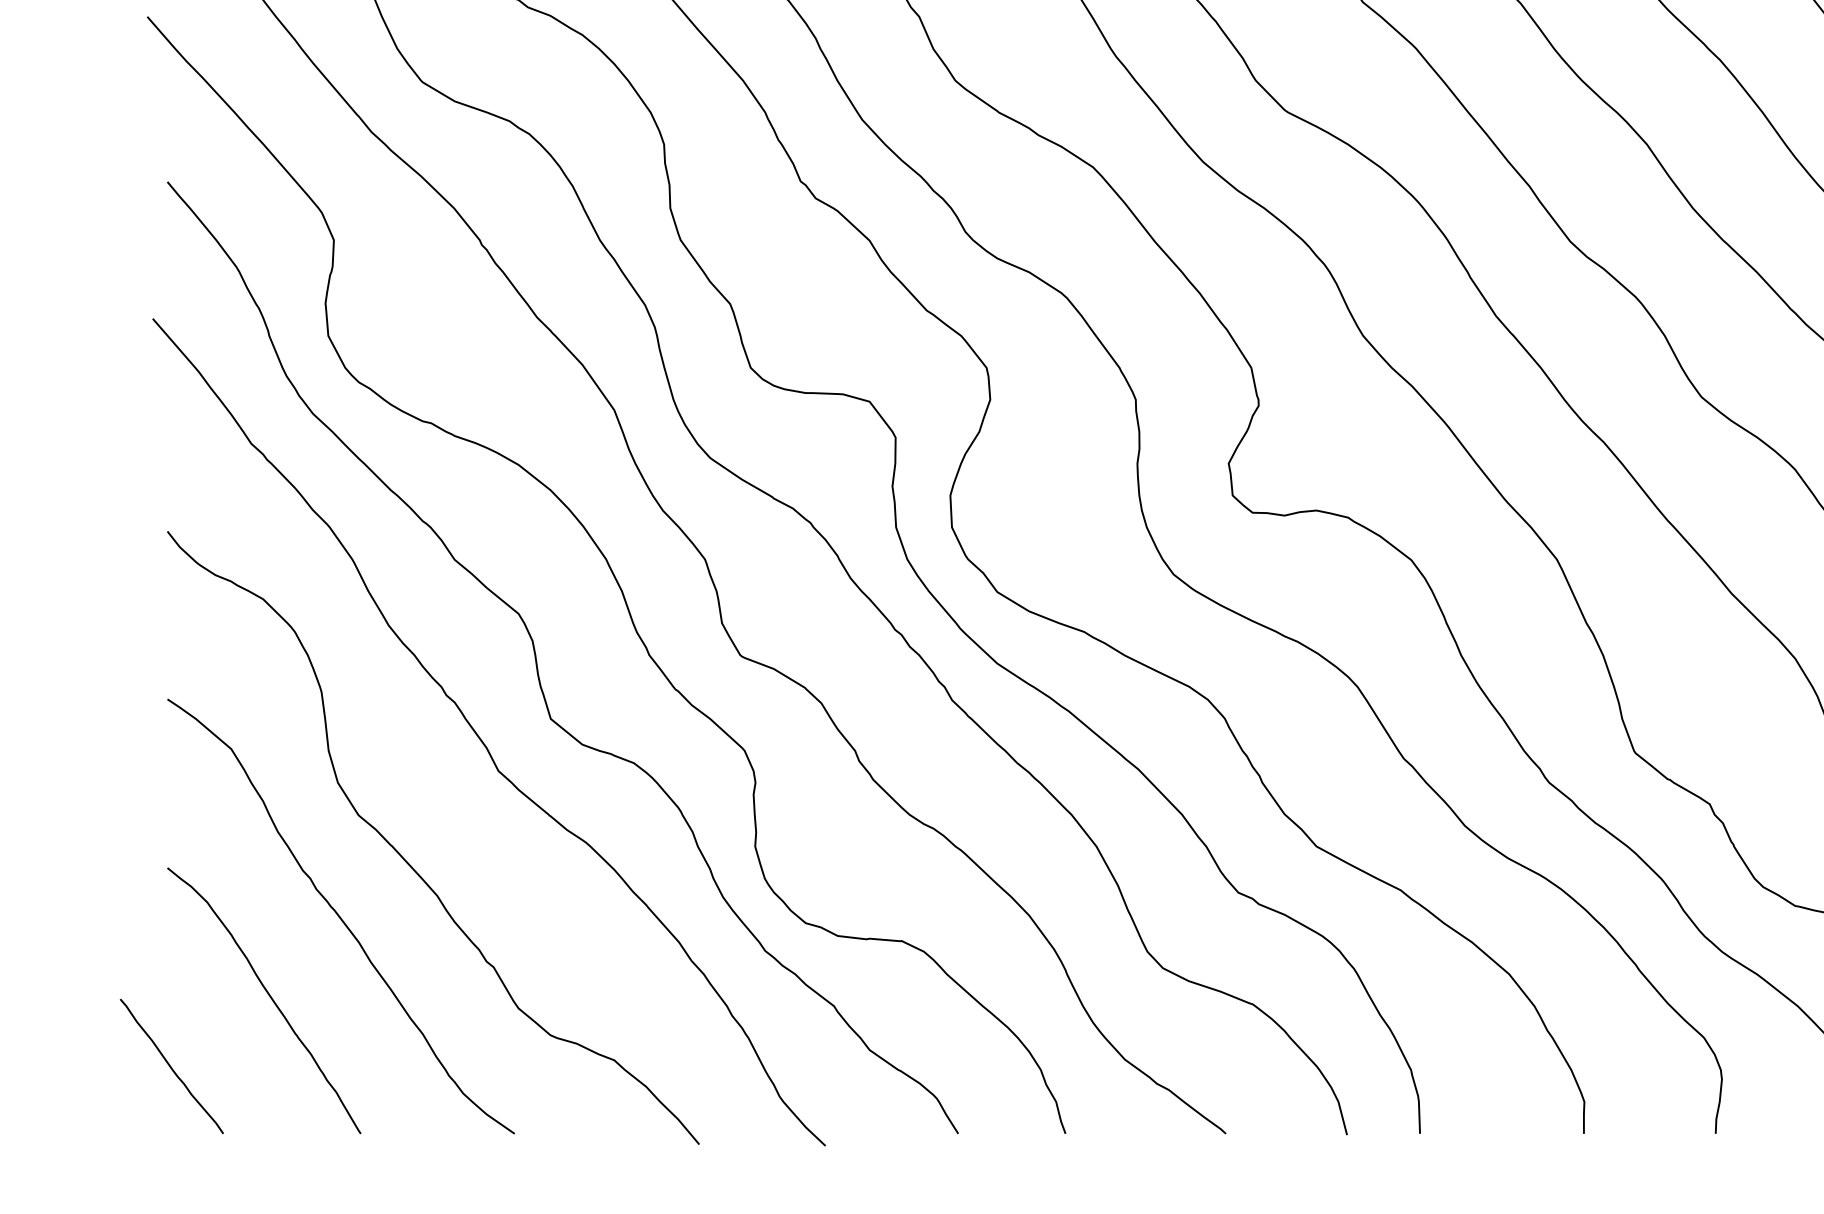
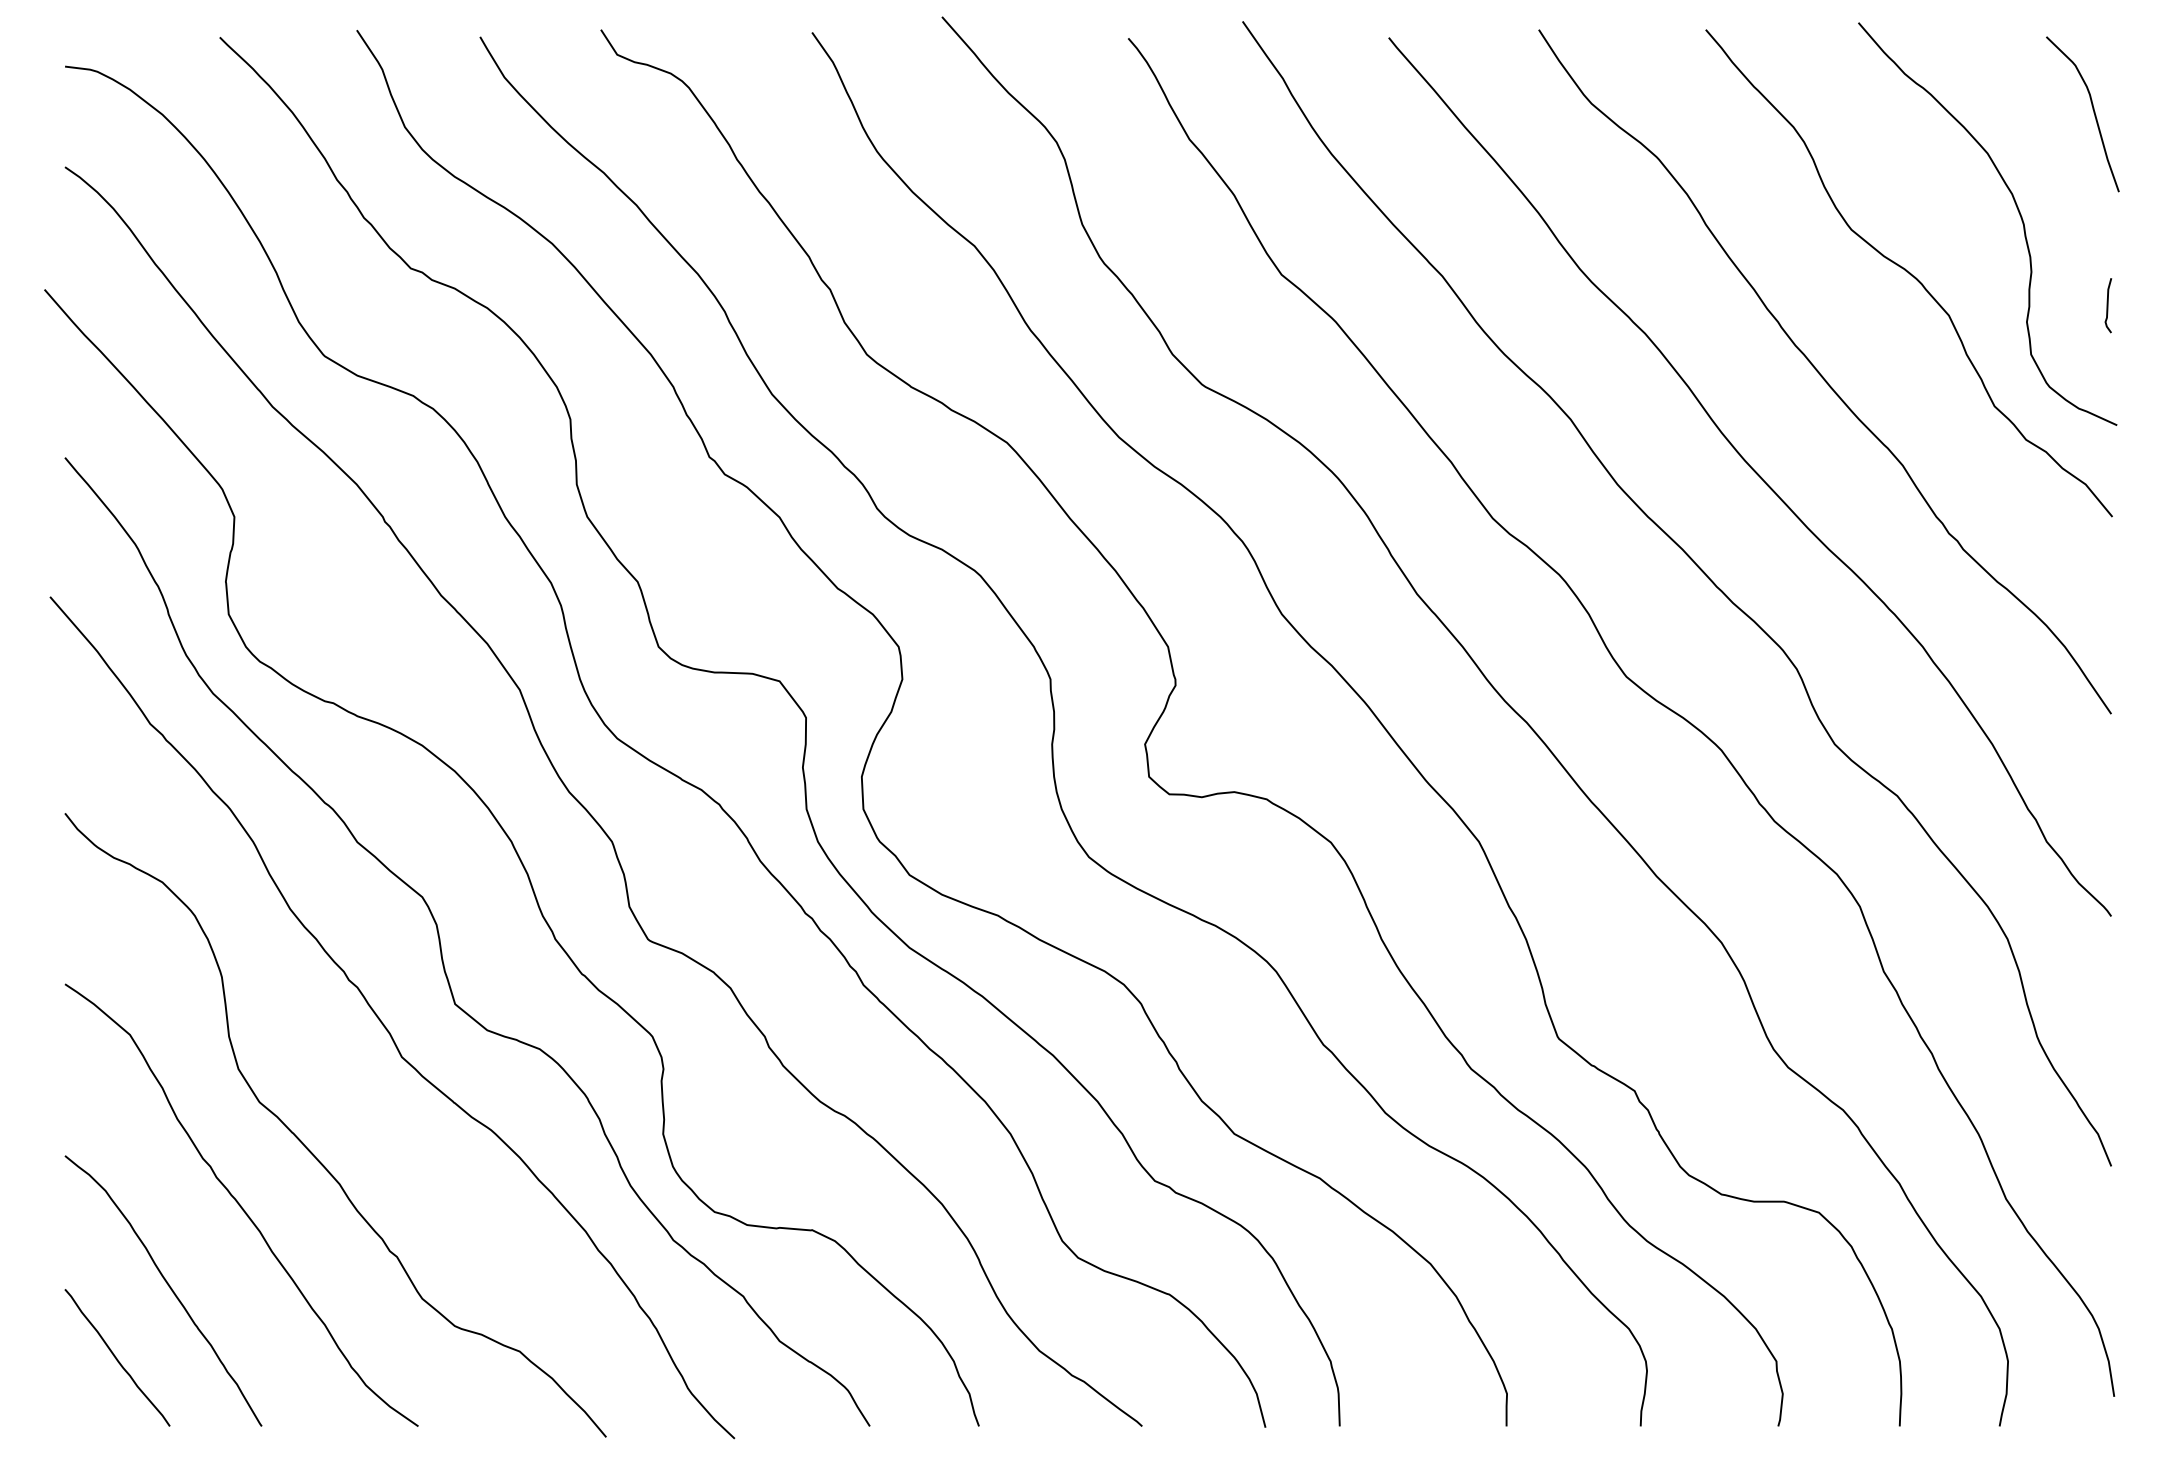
curve: (170, 1066) -> (116, 1357), moved

